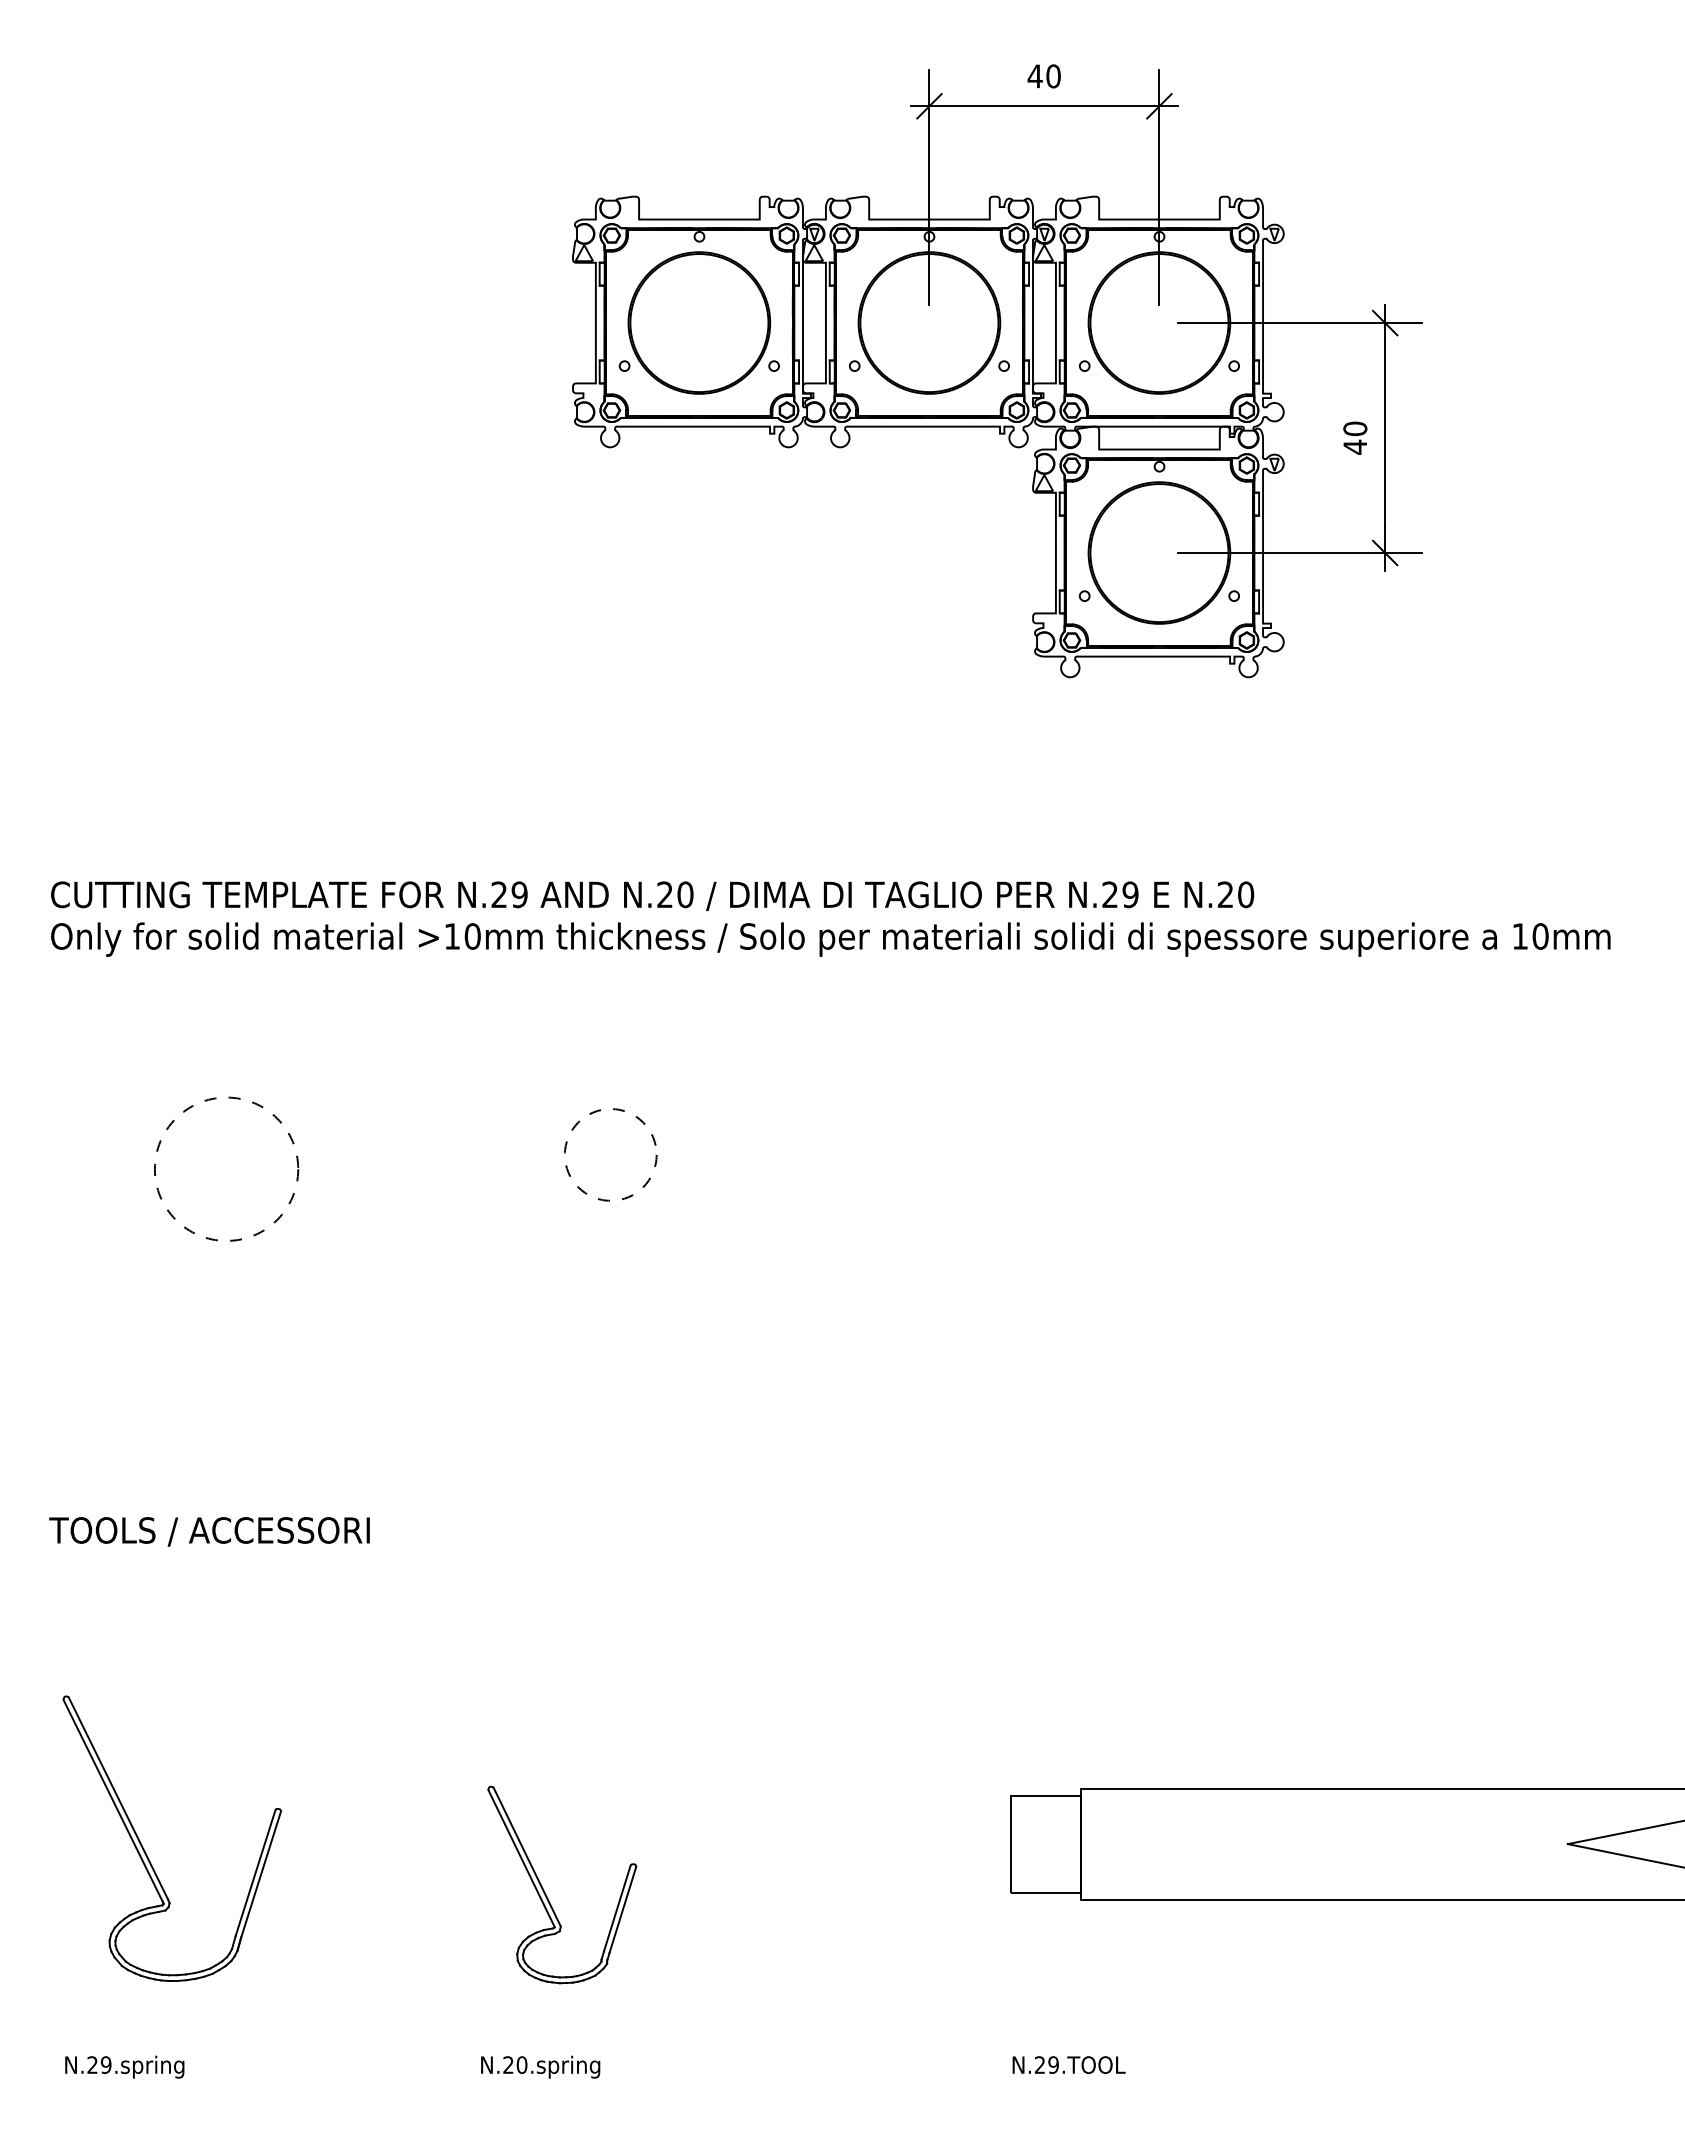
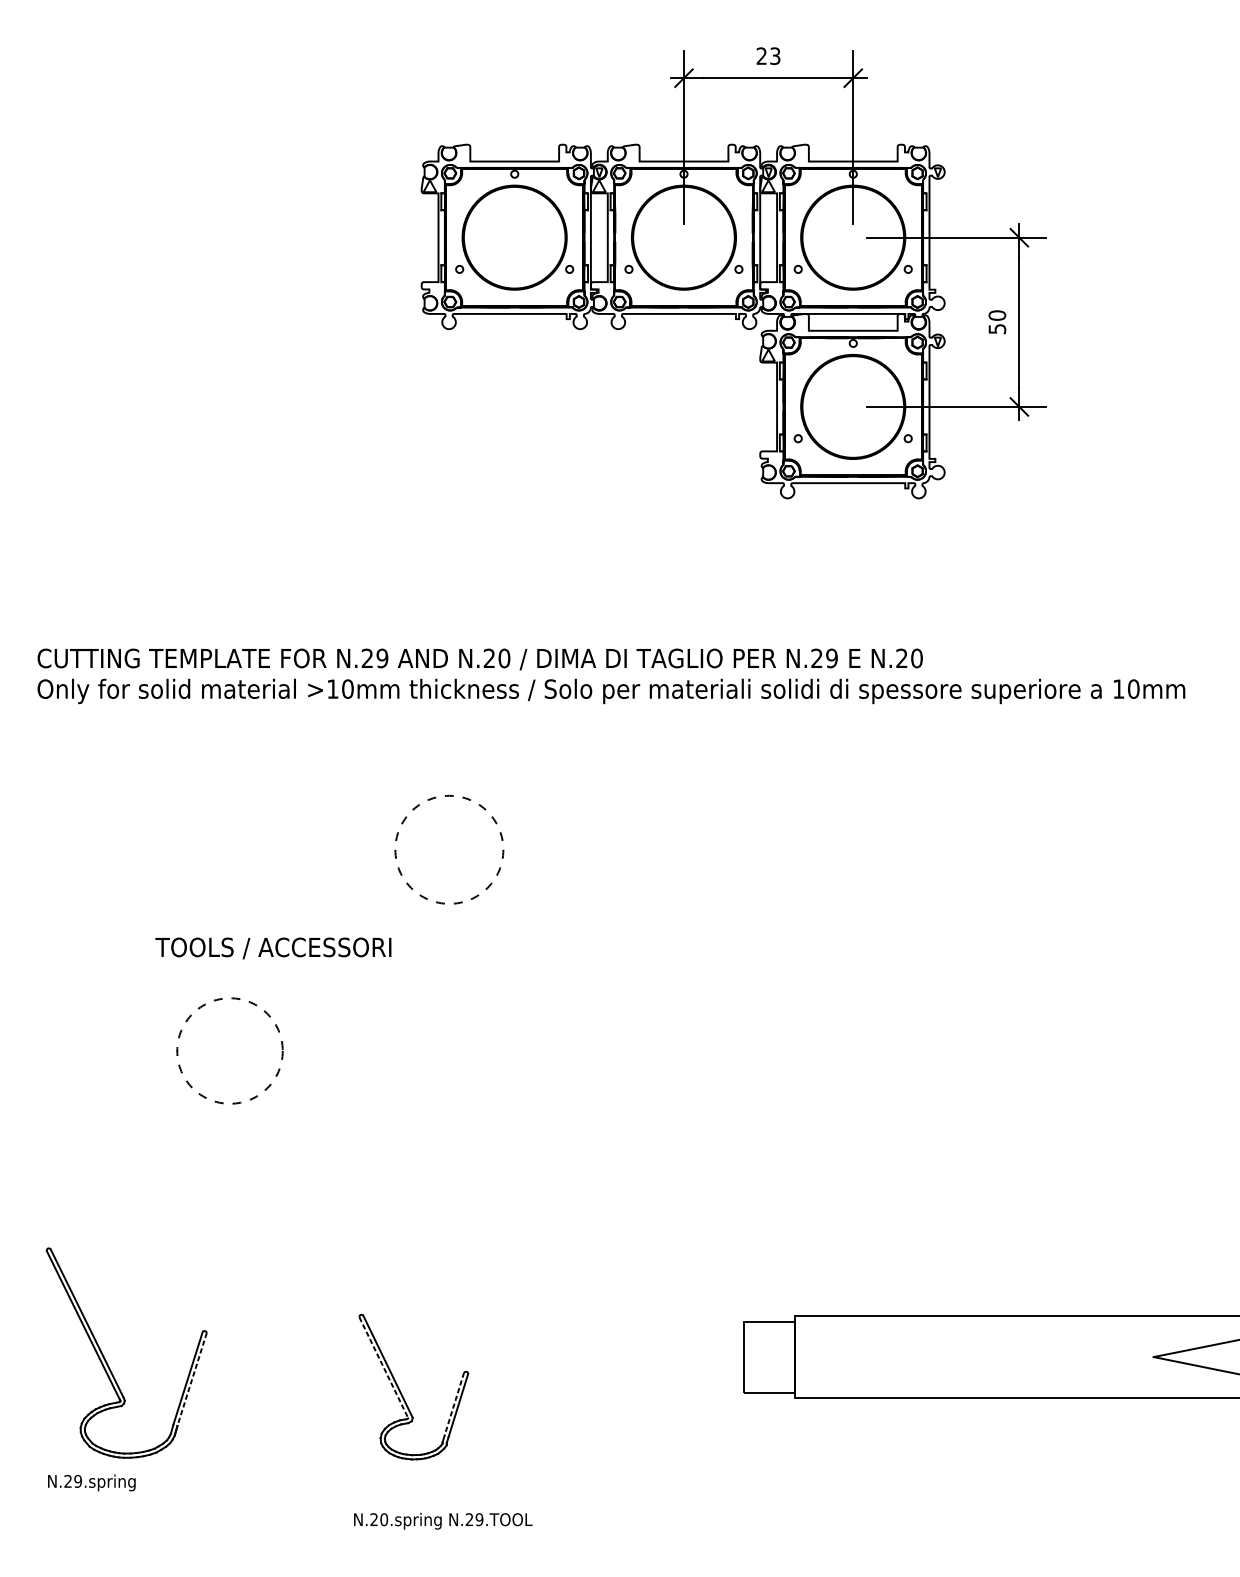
text: (1043, 76) -> (767, 56), 40 -> 23
text: (1355, 446) -> (997, 328), 40 -> 50
circle: (610, 1154) -> (449, 849), size x1.6
circle: (226, 1168) -> (229, 1050), moved
text: (209, 1531) -> (273, 948), moved
line: (521, 1859) -> (383, 1368), solid -> dashed
line: (260, 1875) -> (191, 1380), solid -> dashed
line: (617, 1908) -> (454, 1404), solid -> dashed
text: (1068, 2064) -> (490, 1519), moved
text: (124, 2066) -> (91, 1482), moved

